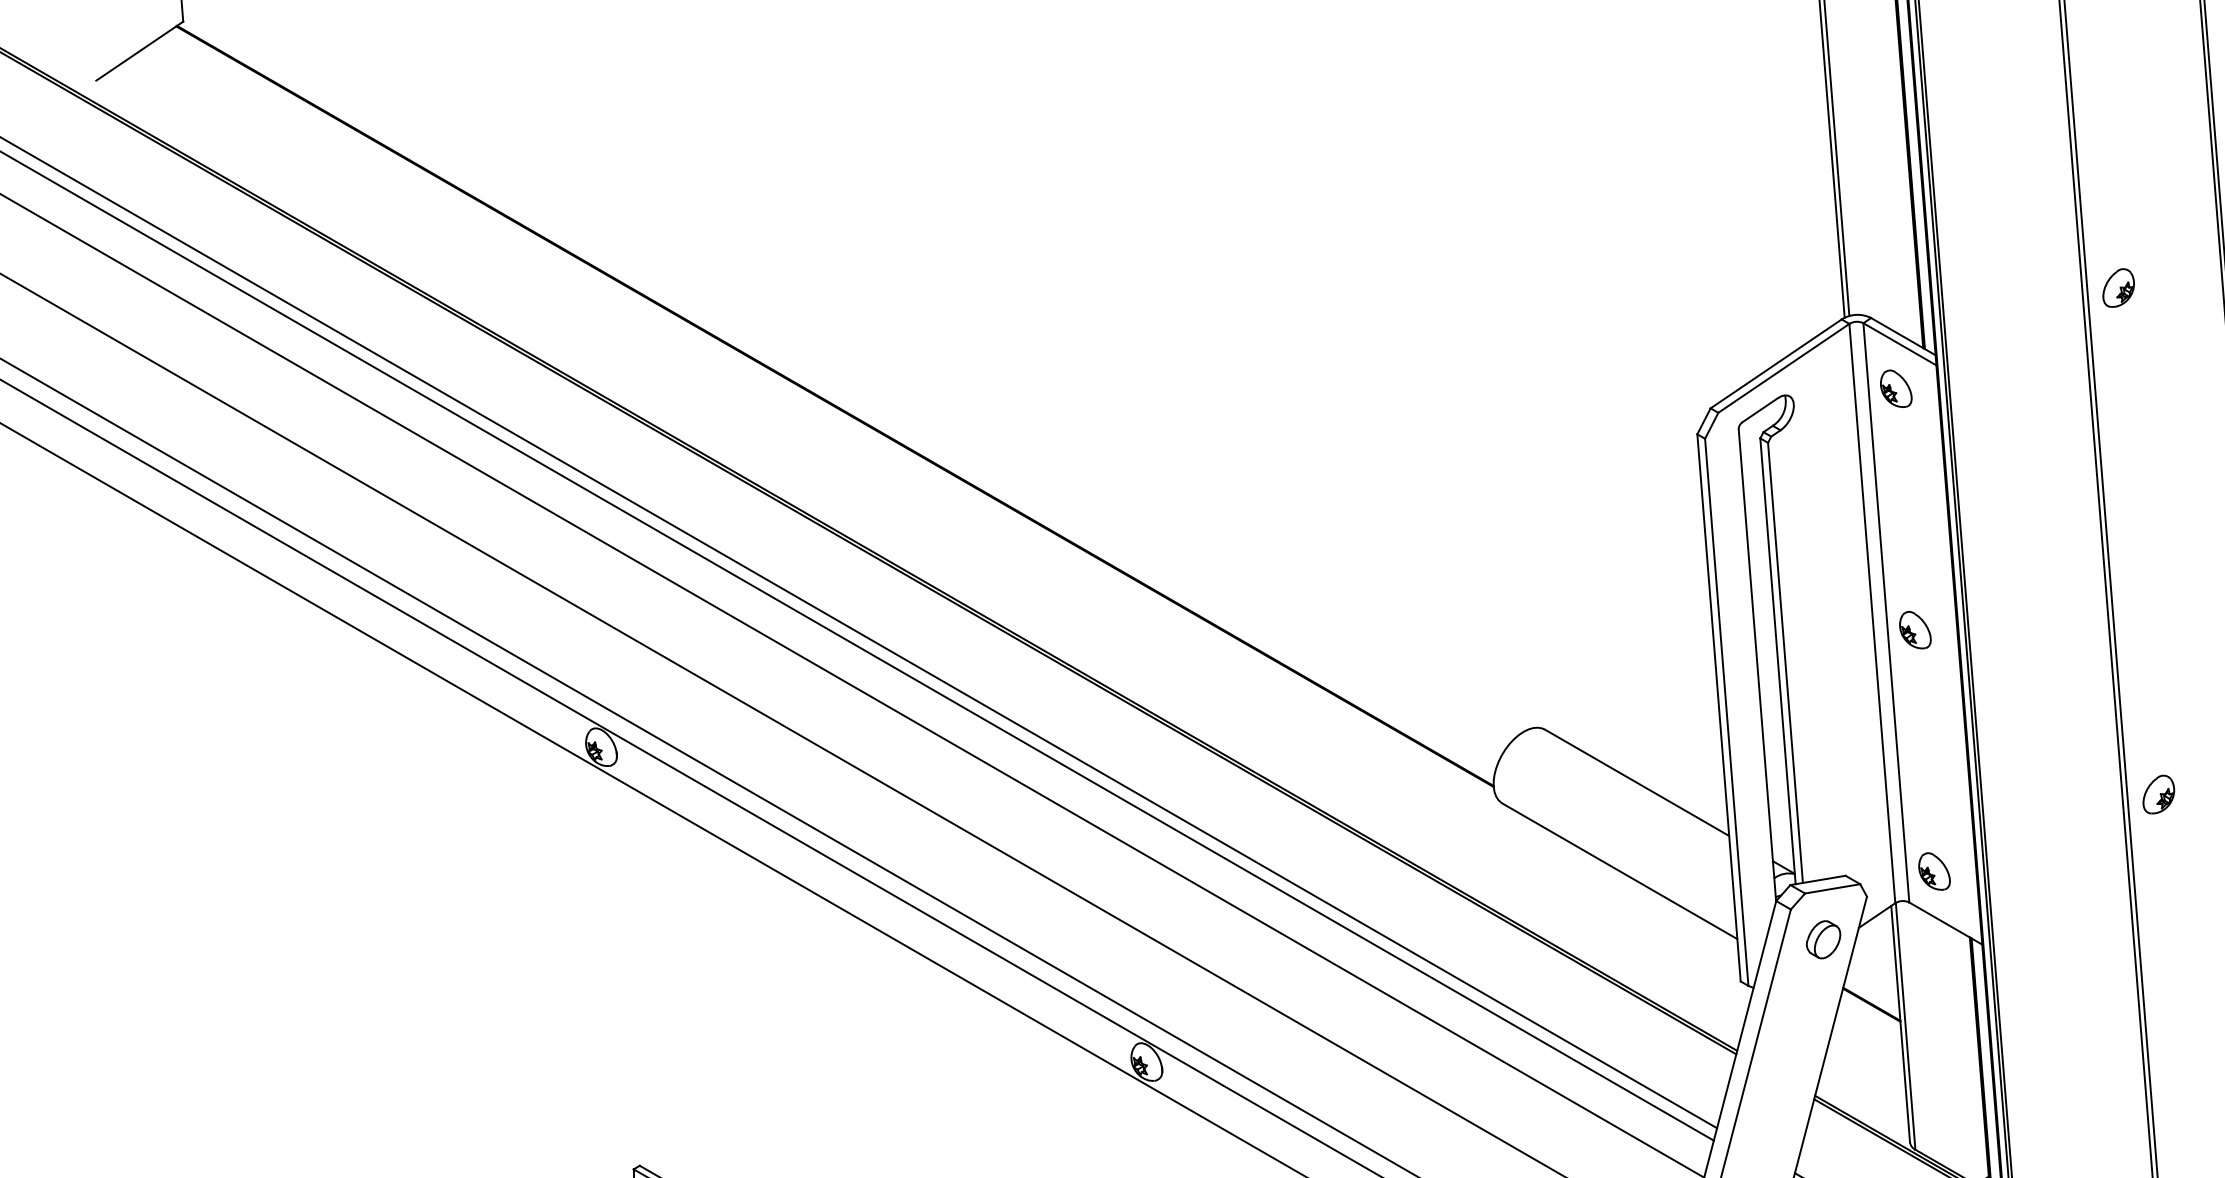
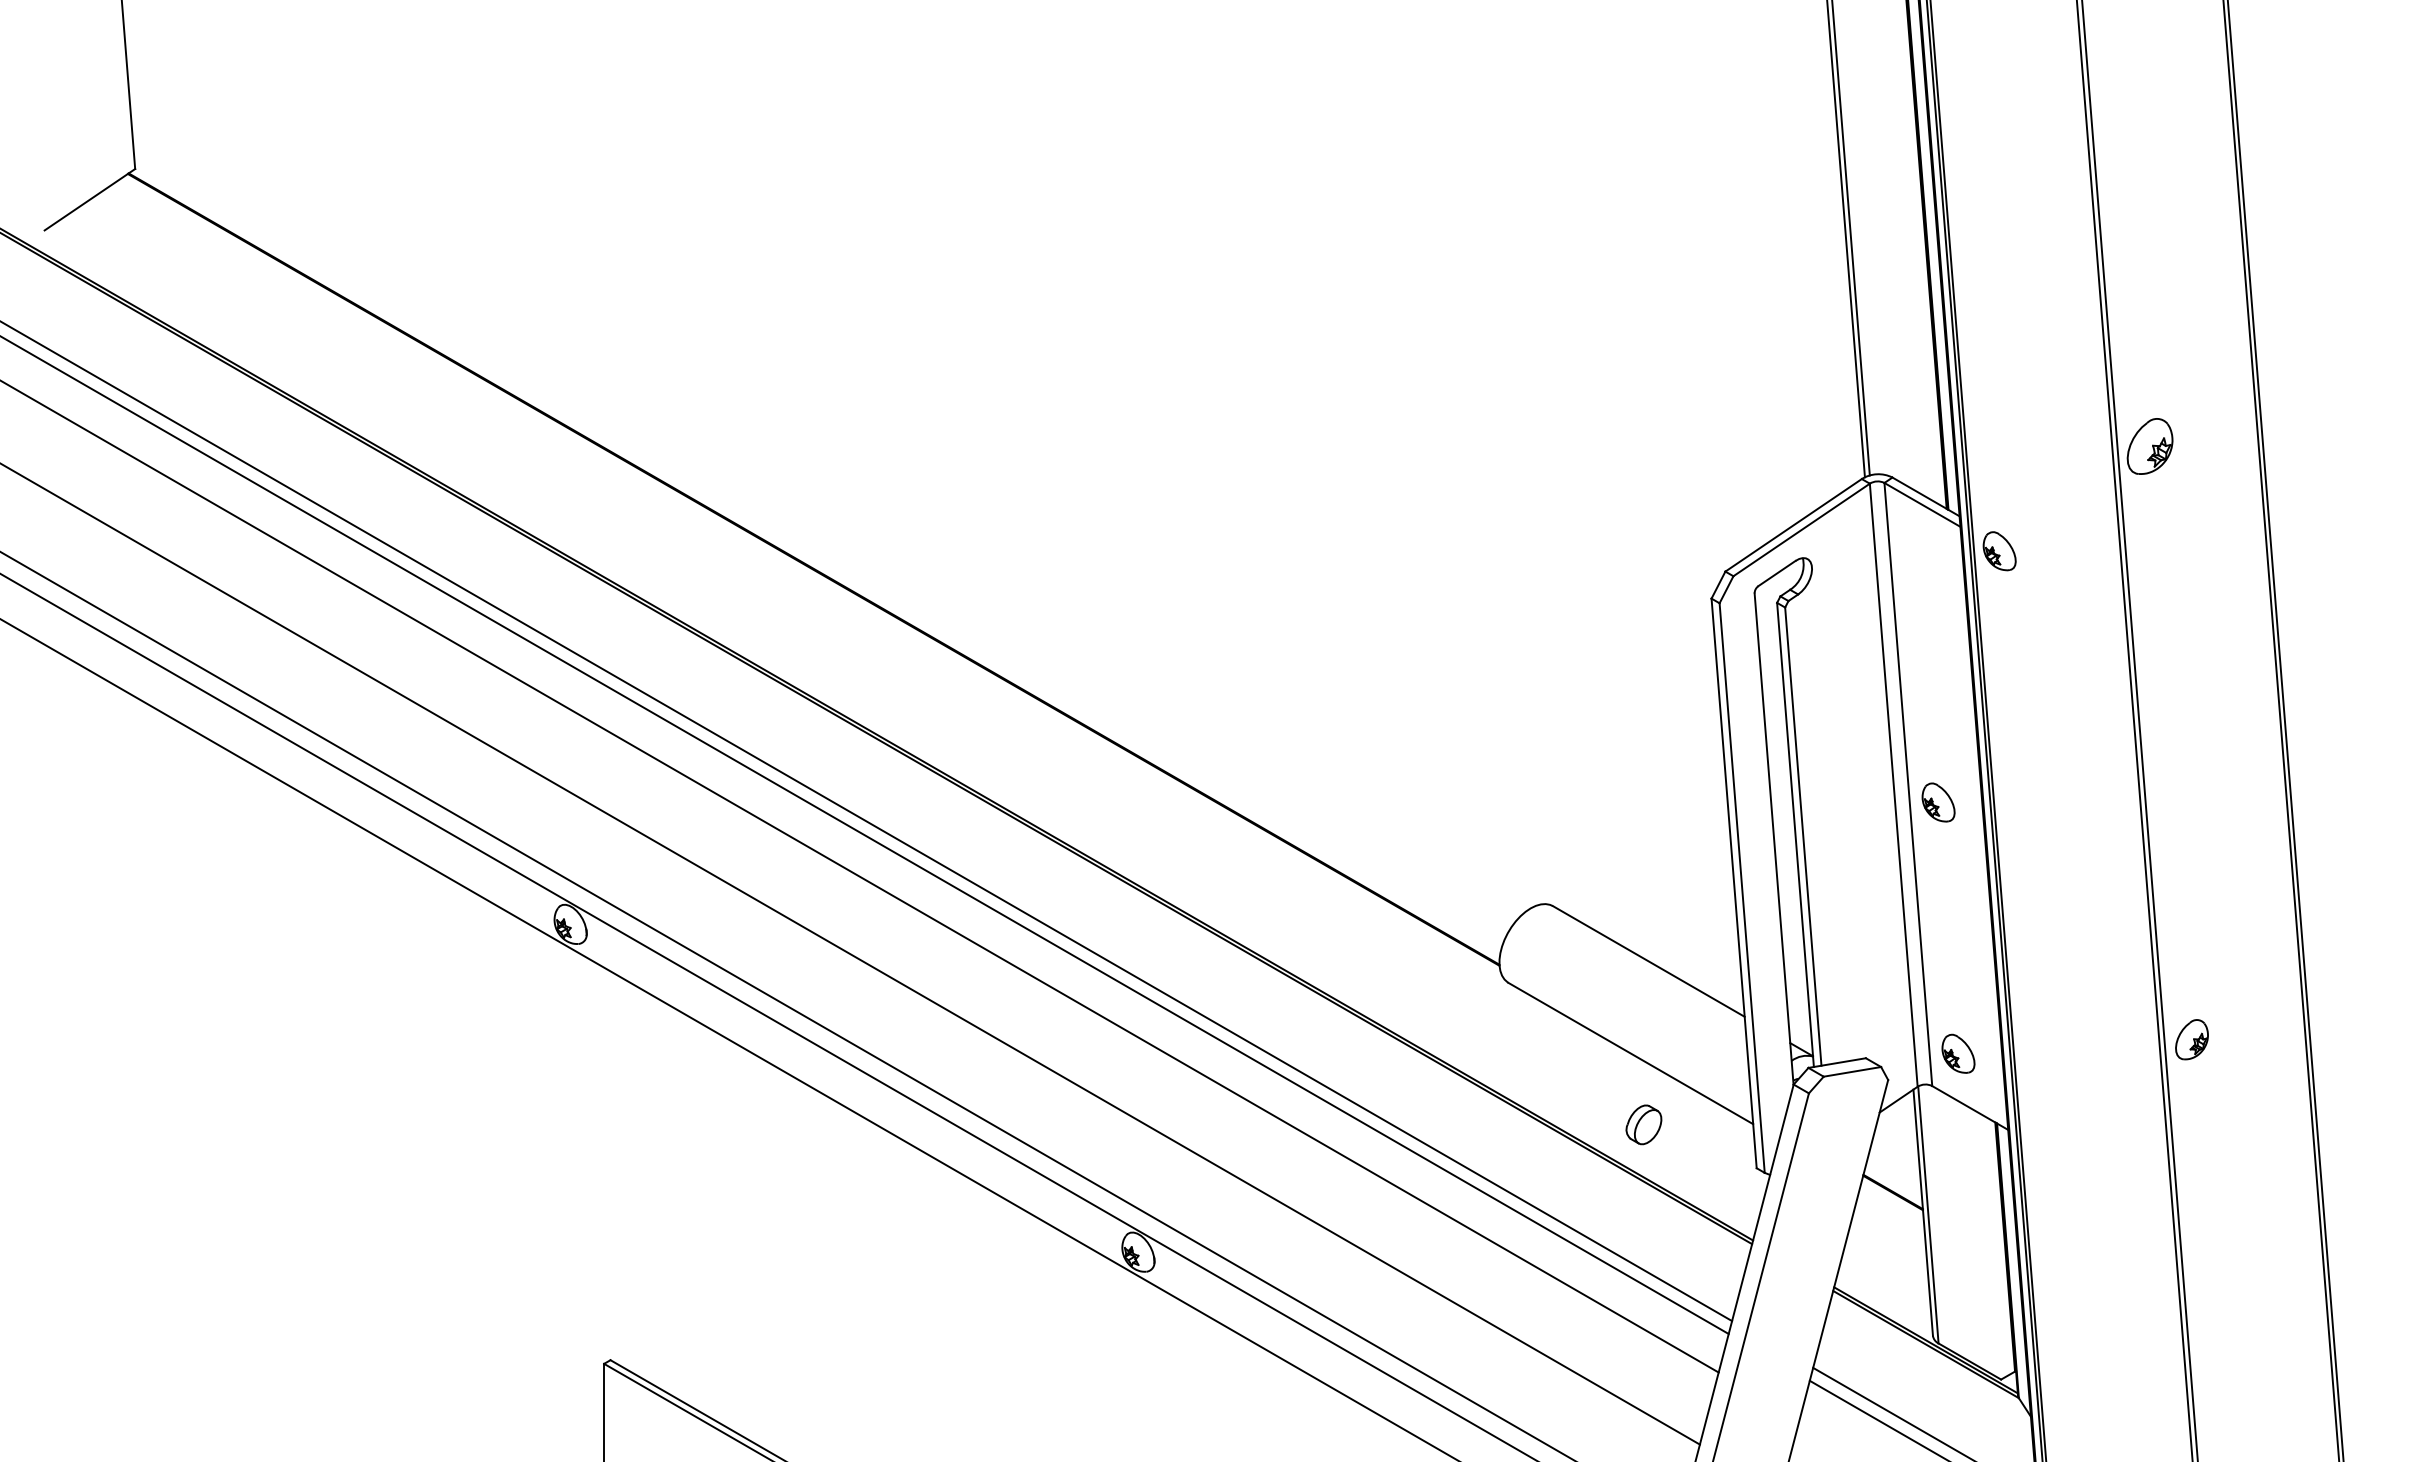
part: (2118, 287) -> (2150, 445), size x1.4
part: (1896, 389) -> (1999, 551), moved
part: (2158, 794) -> (2191, 1039), moved
part: (1823, 939) -> (1643, 1124), moved

